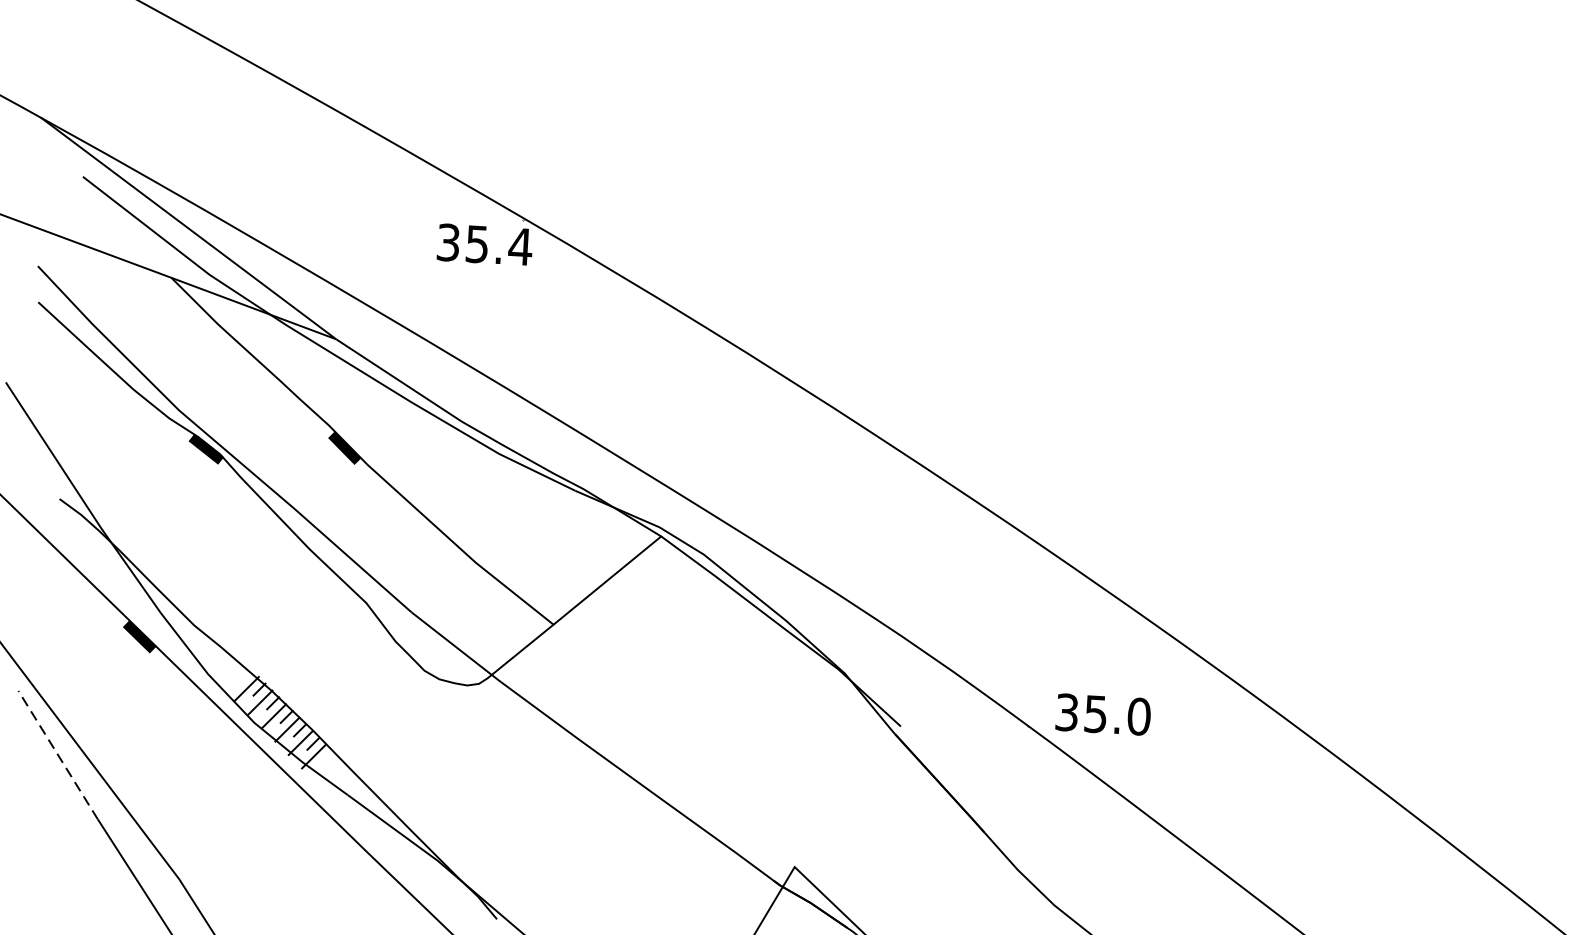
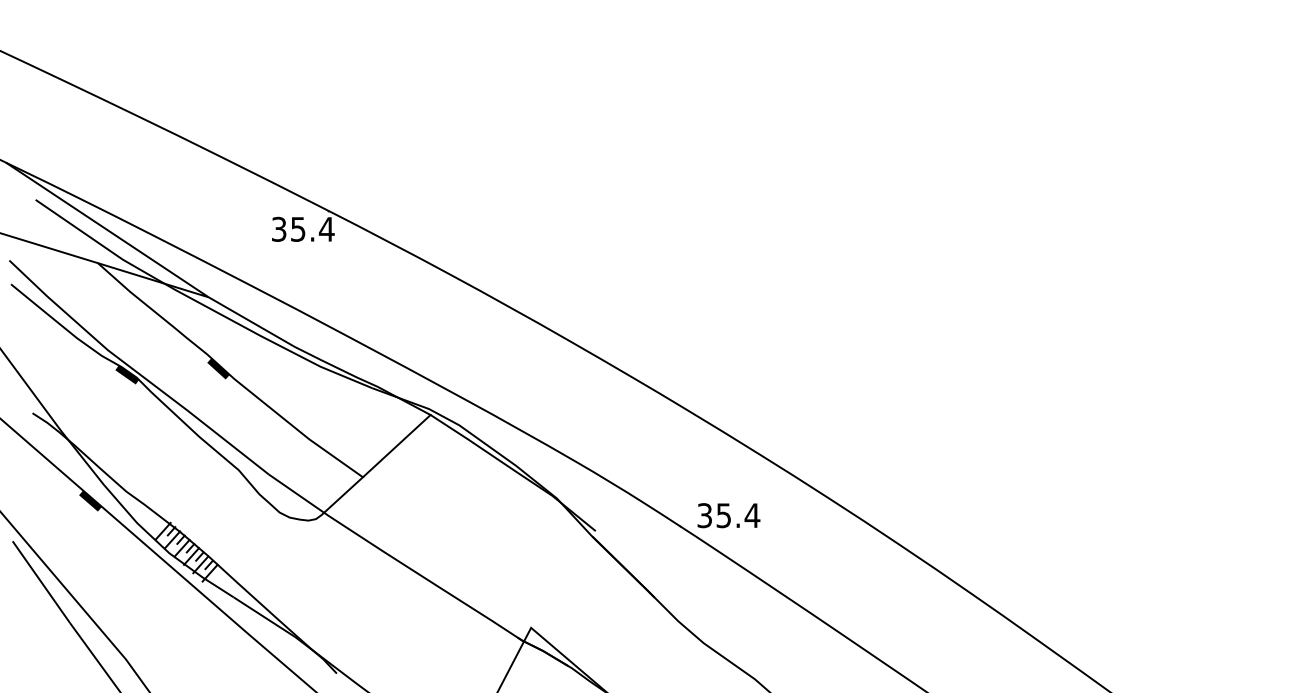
text: (1139, 716) -> (752, 515), 35.0 -> 35.4
line: (58, 755) -> (41, 582), dashed -> solid

